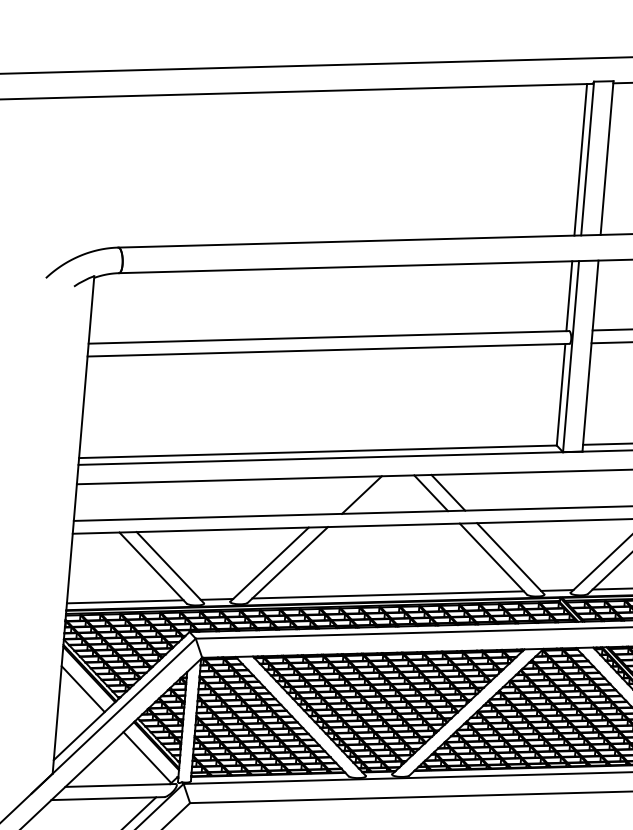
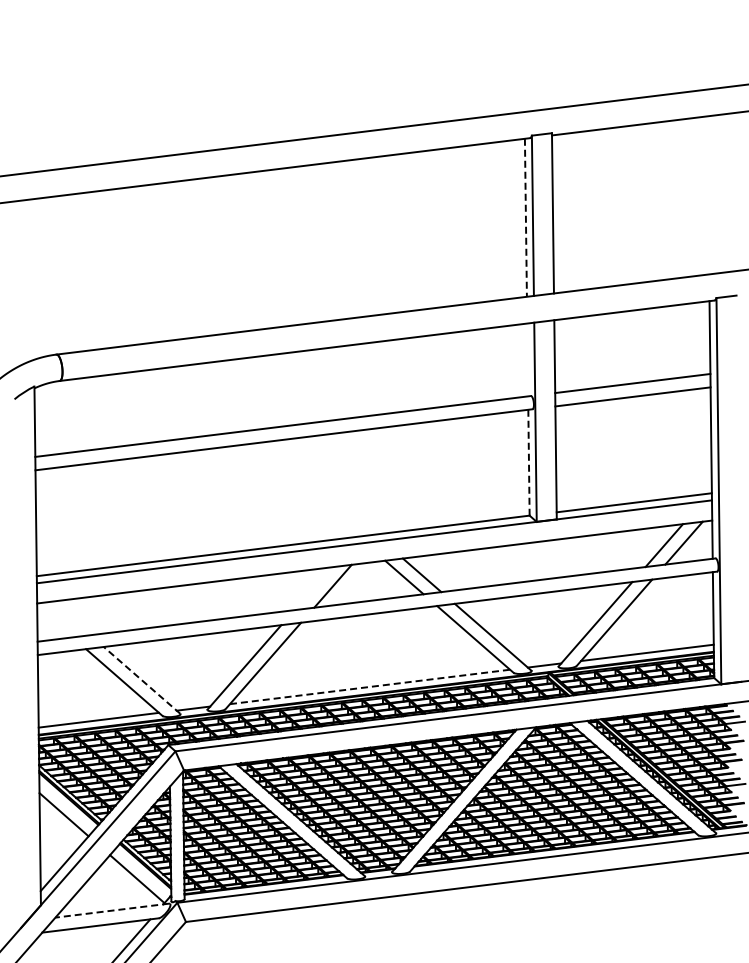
line: (580, 160) -> (525, 218), solid -> dashed
line: (569, 295) -> (527, 359), removed
line: (560, 394) -> (528, 462), solid -> dashed
line: (170, 567) -> (142, 680), solid -> dashed
line: (388, 594) -> (370, 686), solid -> dashed
line: (119, 785) -> (111, 910), solid -> dashed

